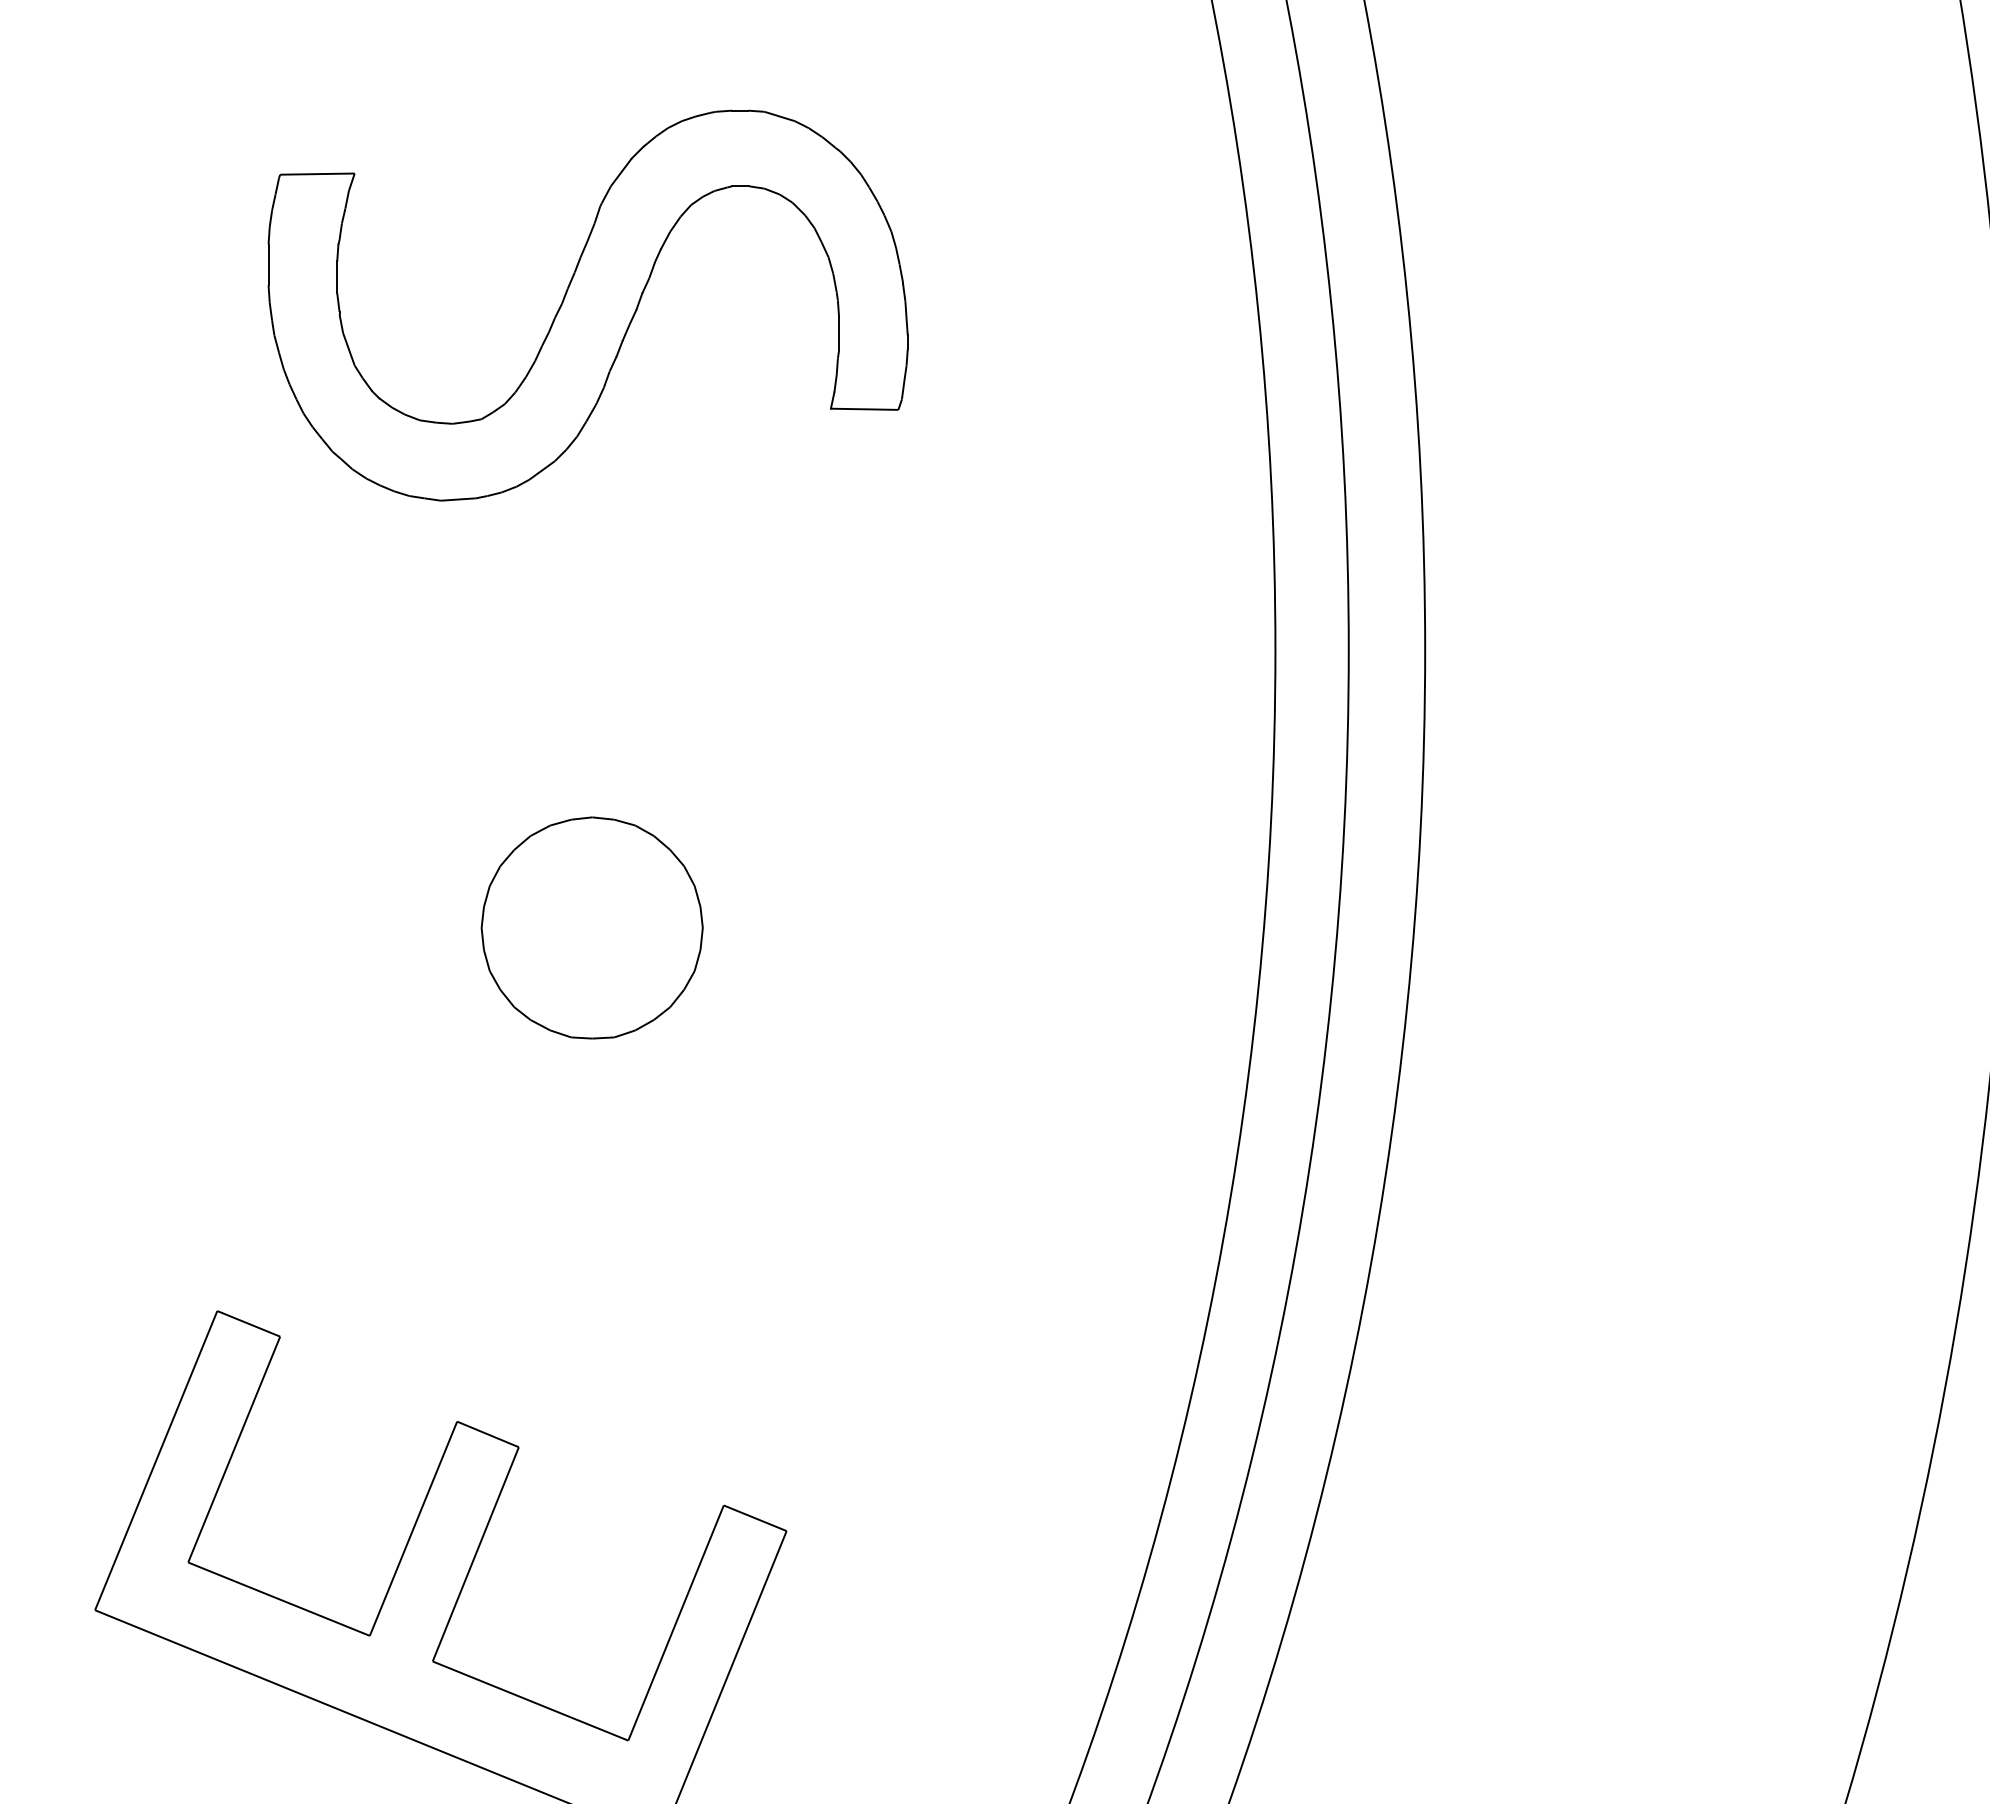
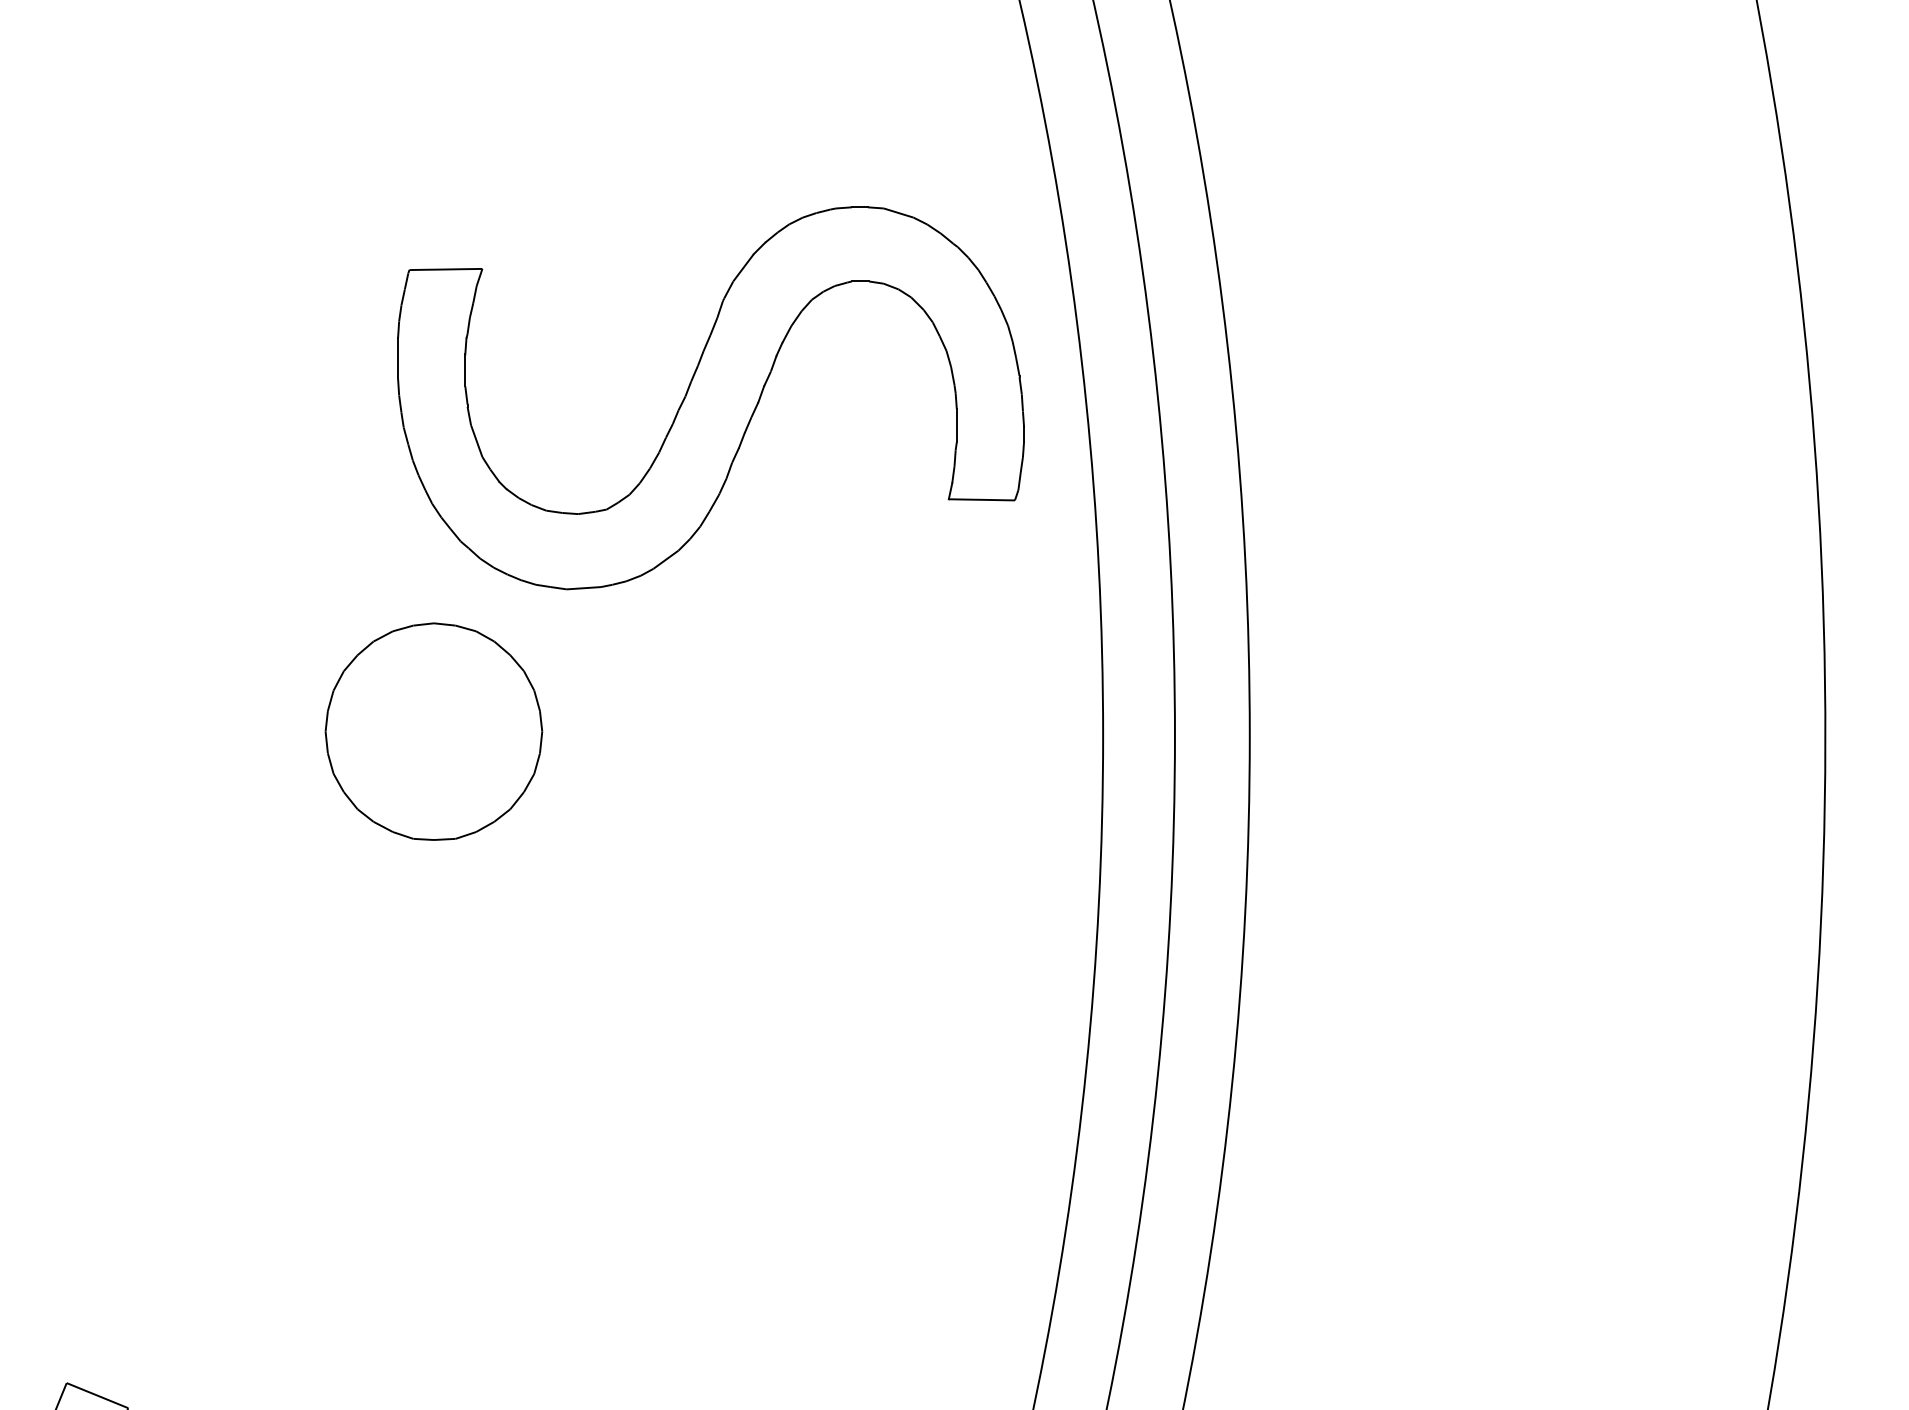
part: (587, 305) -> (710, 398), moved
part: (591, 927) -> (433, 731), moved

